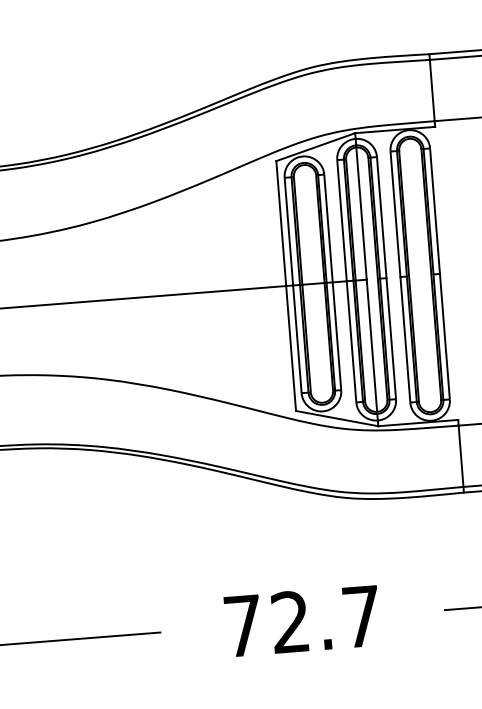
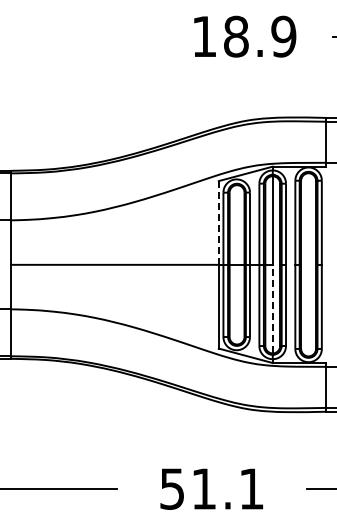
line: (280, 222) -> (218, 222), solid -> dashed
line: (371, 344) -> (272, 308), solid -> dashed
text: (301, 620) -> (211, 488), 72.7 -> 51.1

